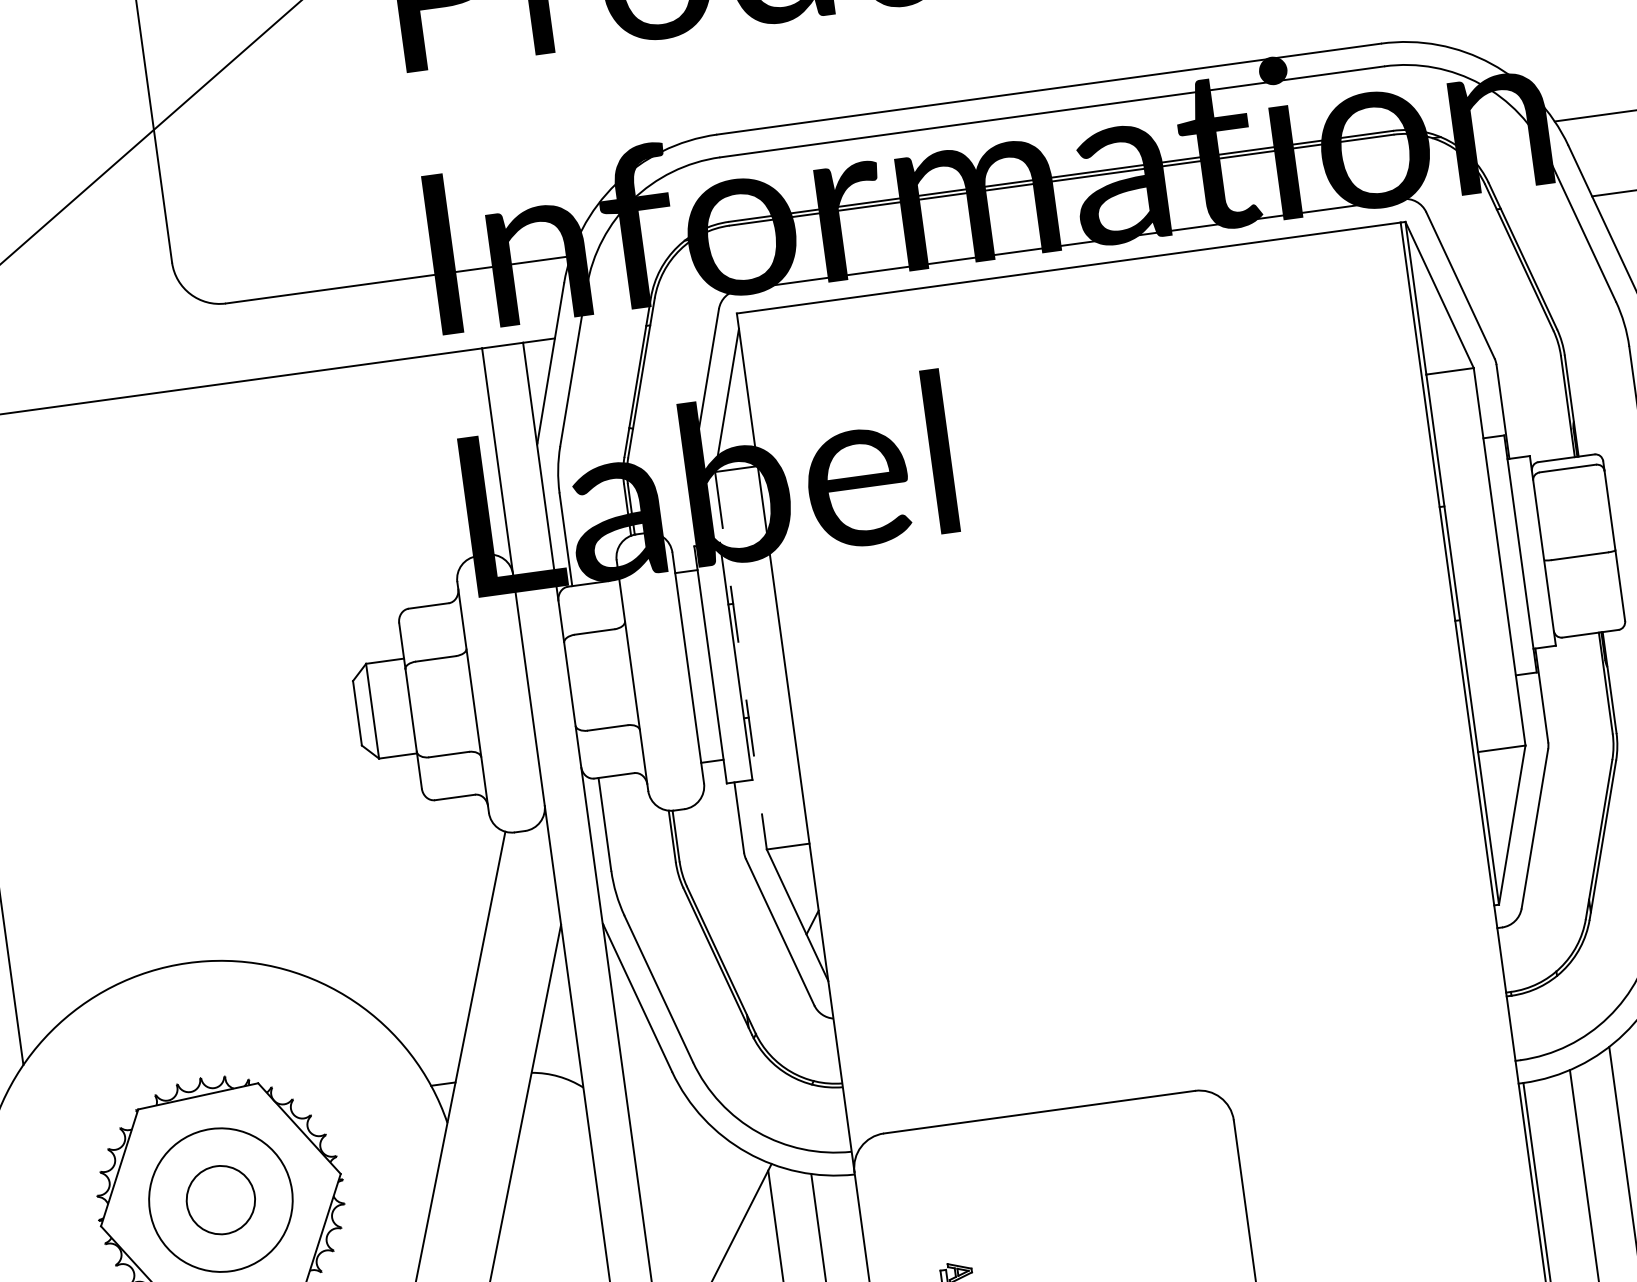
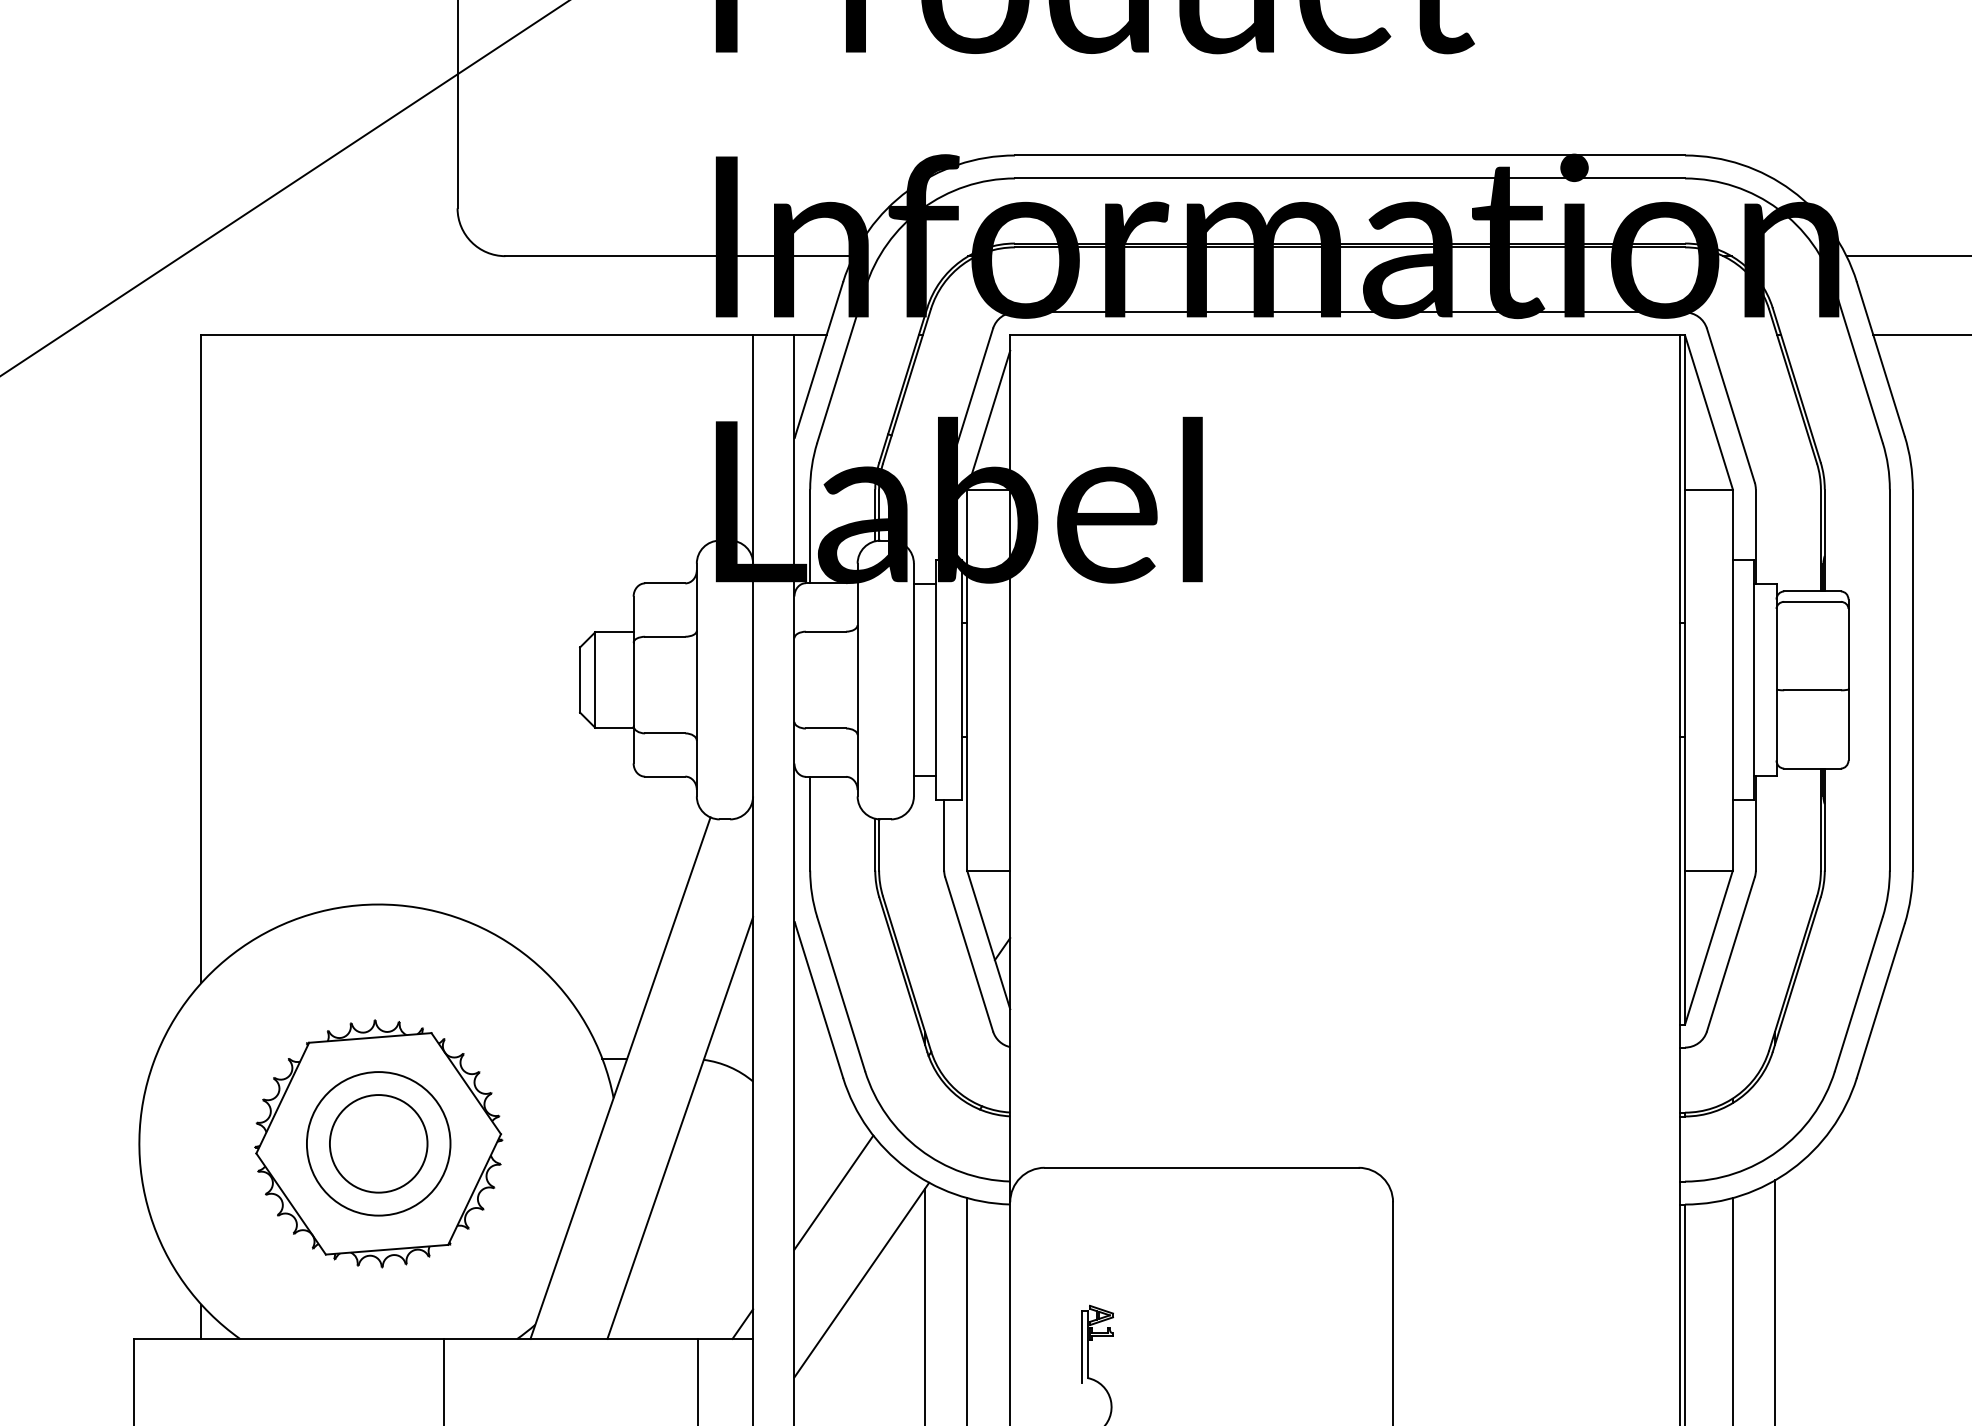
line: (741, 661) -> (967, 680), dashed -> solid
line: (678, 1186) -> (833, 1192), added
circle: (220, 1199) -> (378, 1143), size x1.43

